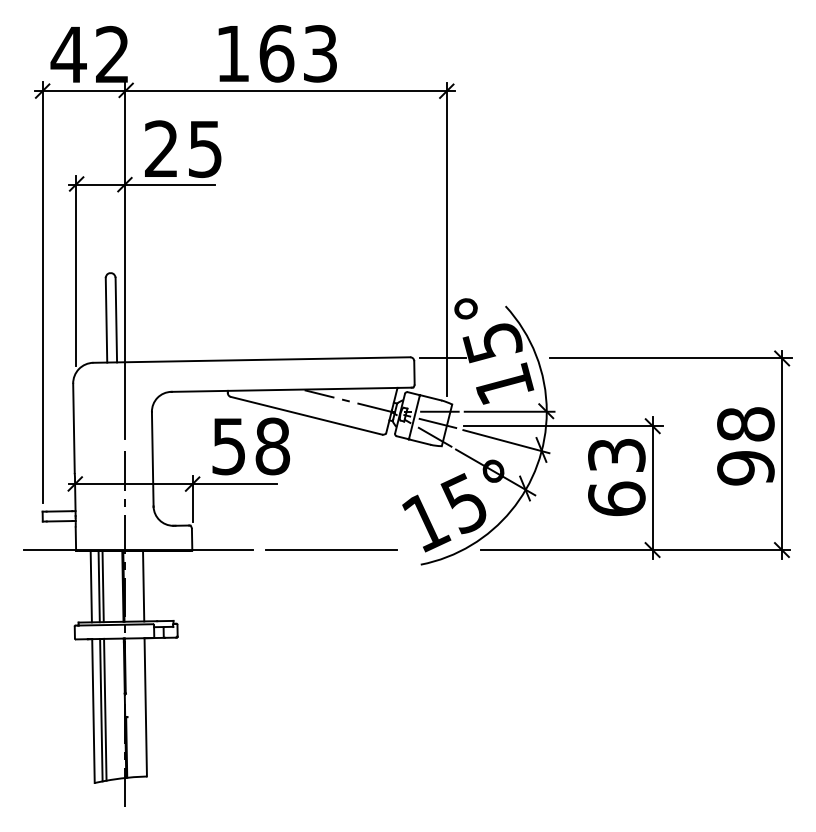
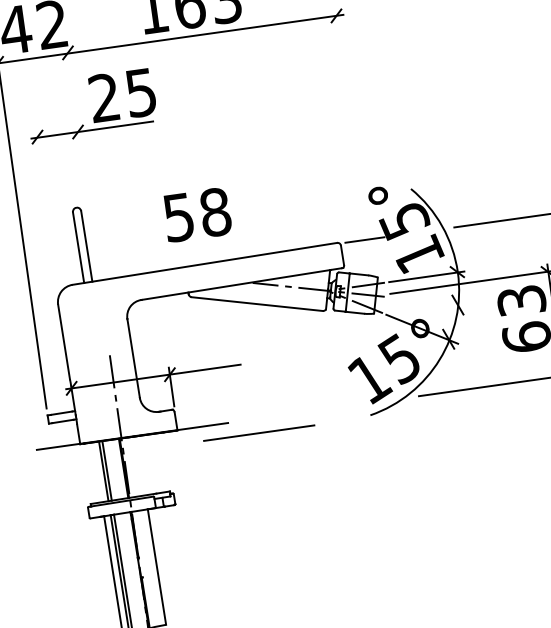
line: (446, 239) -> (353, 140), removed
line: (125, 260) -> (87, 195), removed
line: (76, 270) -> (47, 209), removed
line: (506, 441) -> (427, 302), removed
text: (250, 446) -> (196, 215), moved
line: (331, 549) -> (259, 432), moved
line: (143, 586) -> (140, 466), removed
line: (90, 587) -> (96, 473), removed

